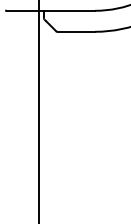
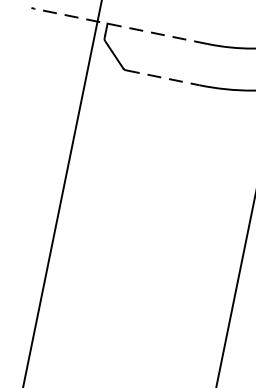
line: (51, 10) -> (122, 26), solid -> dashed
line: (76, 31) -> (163, 77), solid -> dashed

